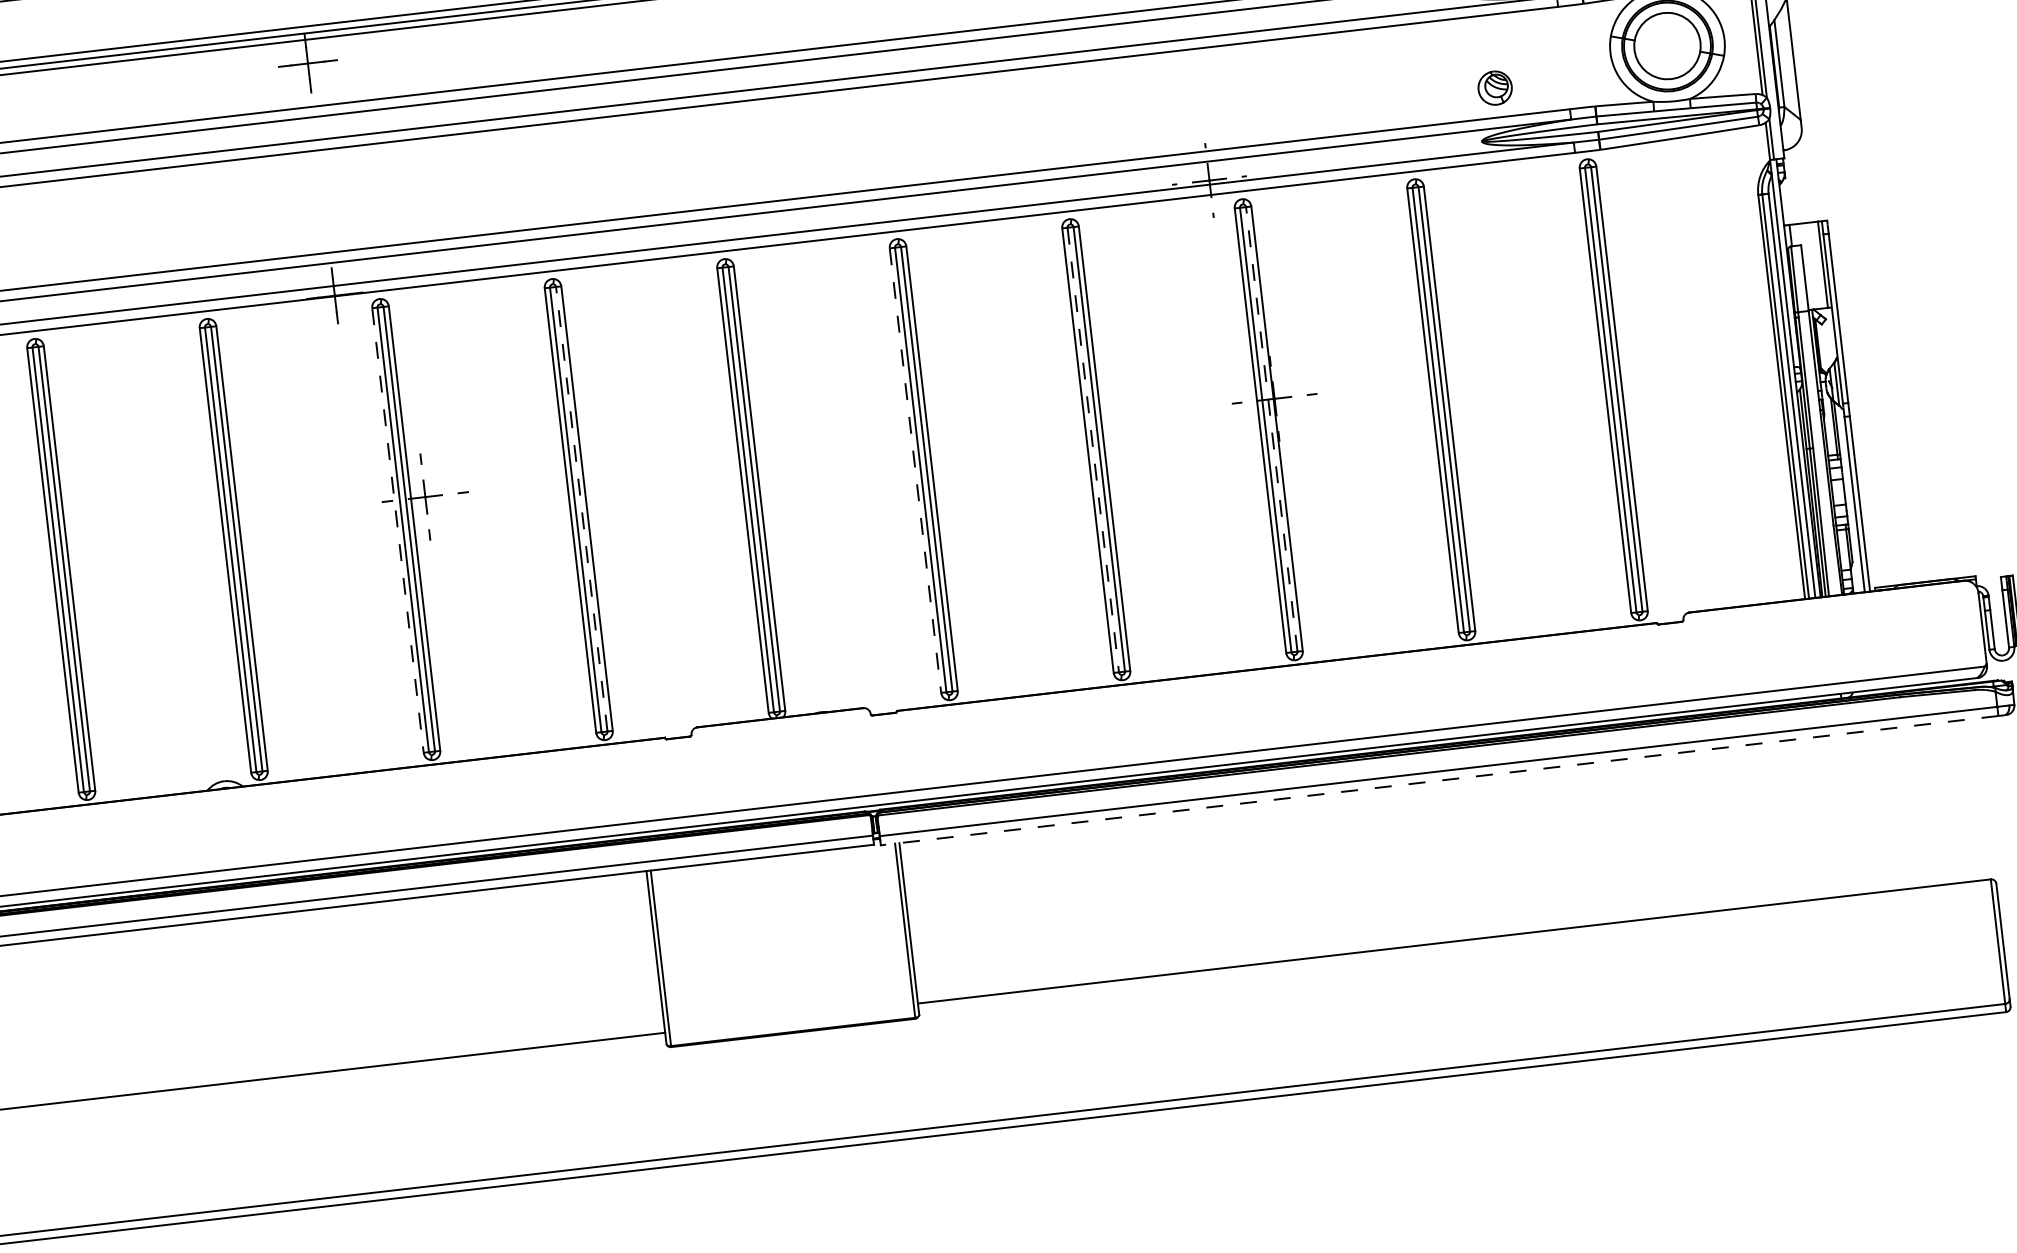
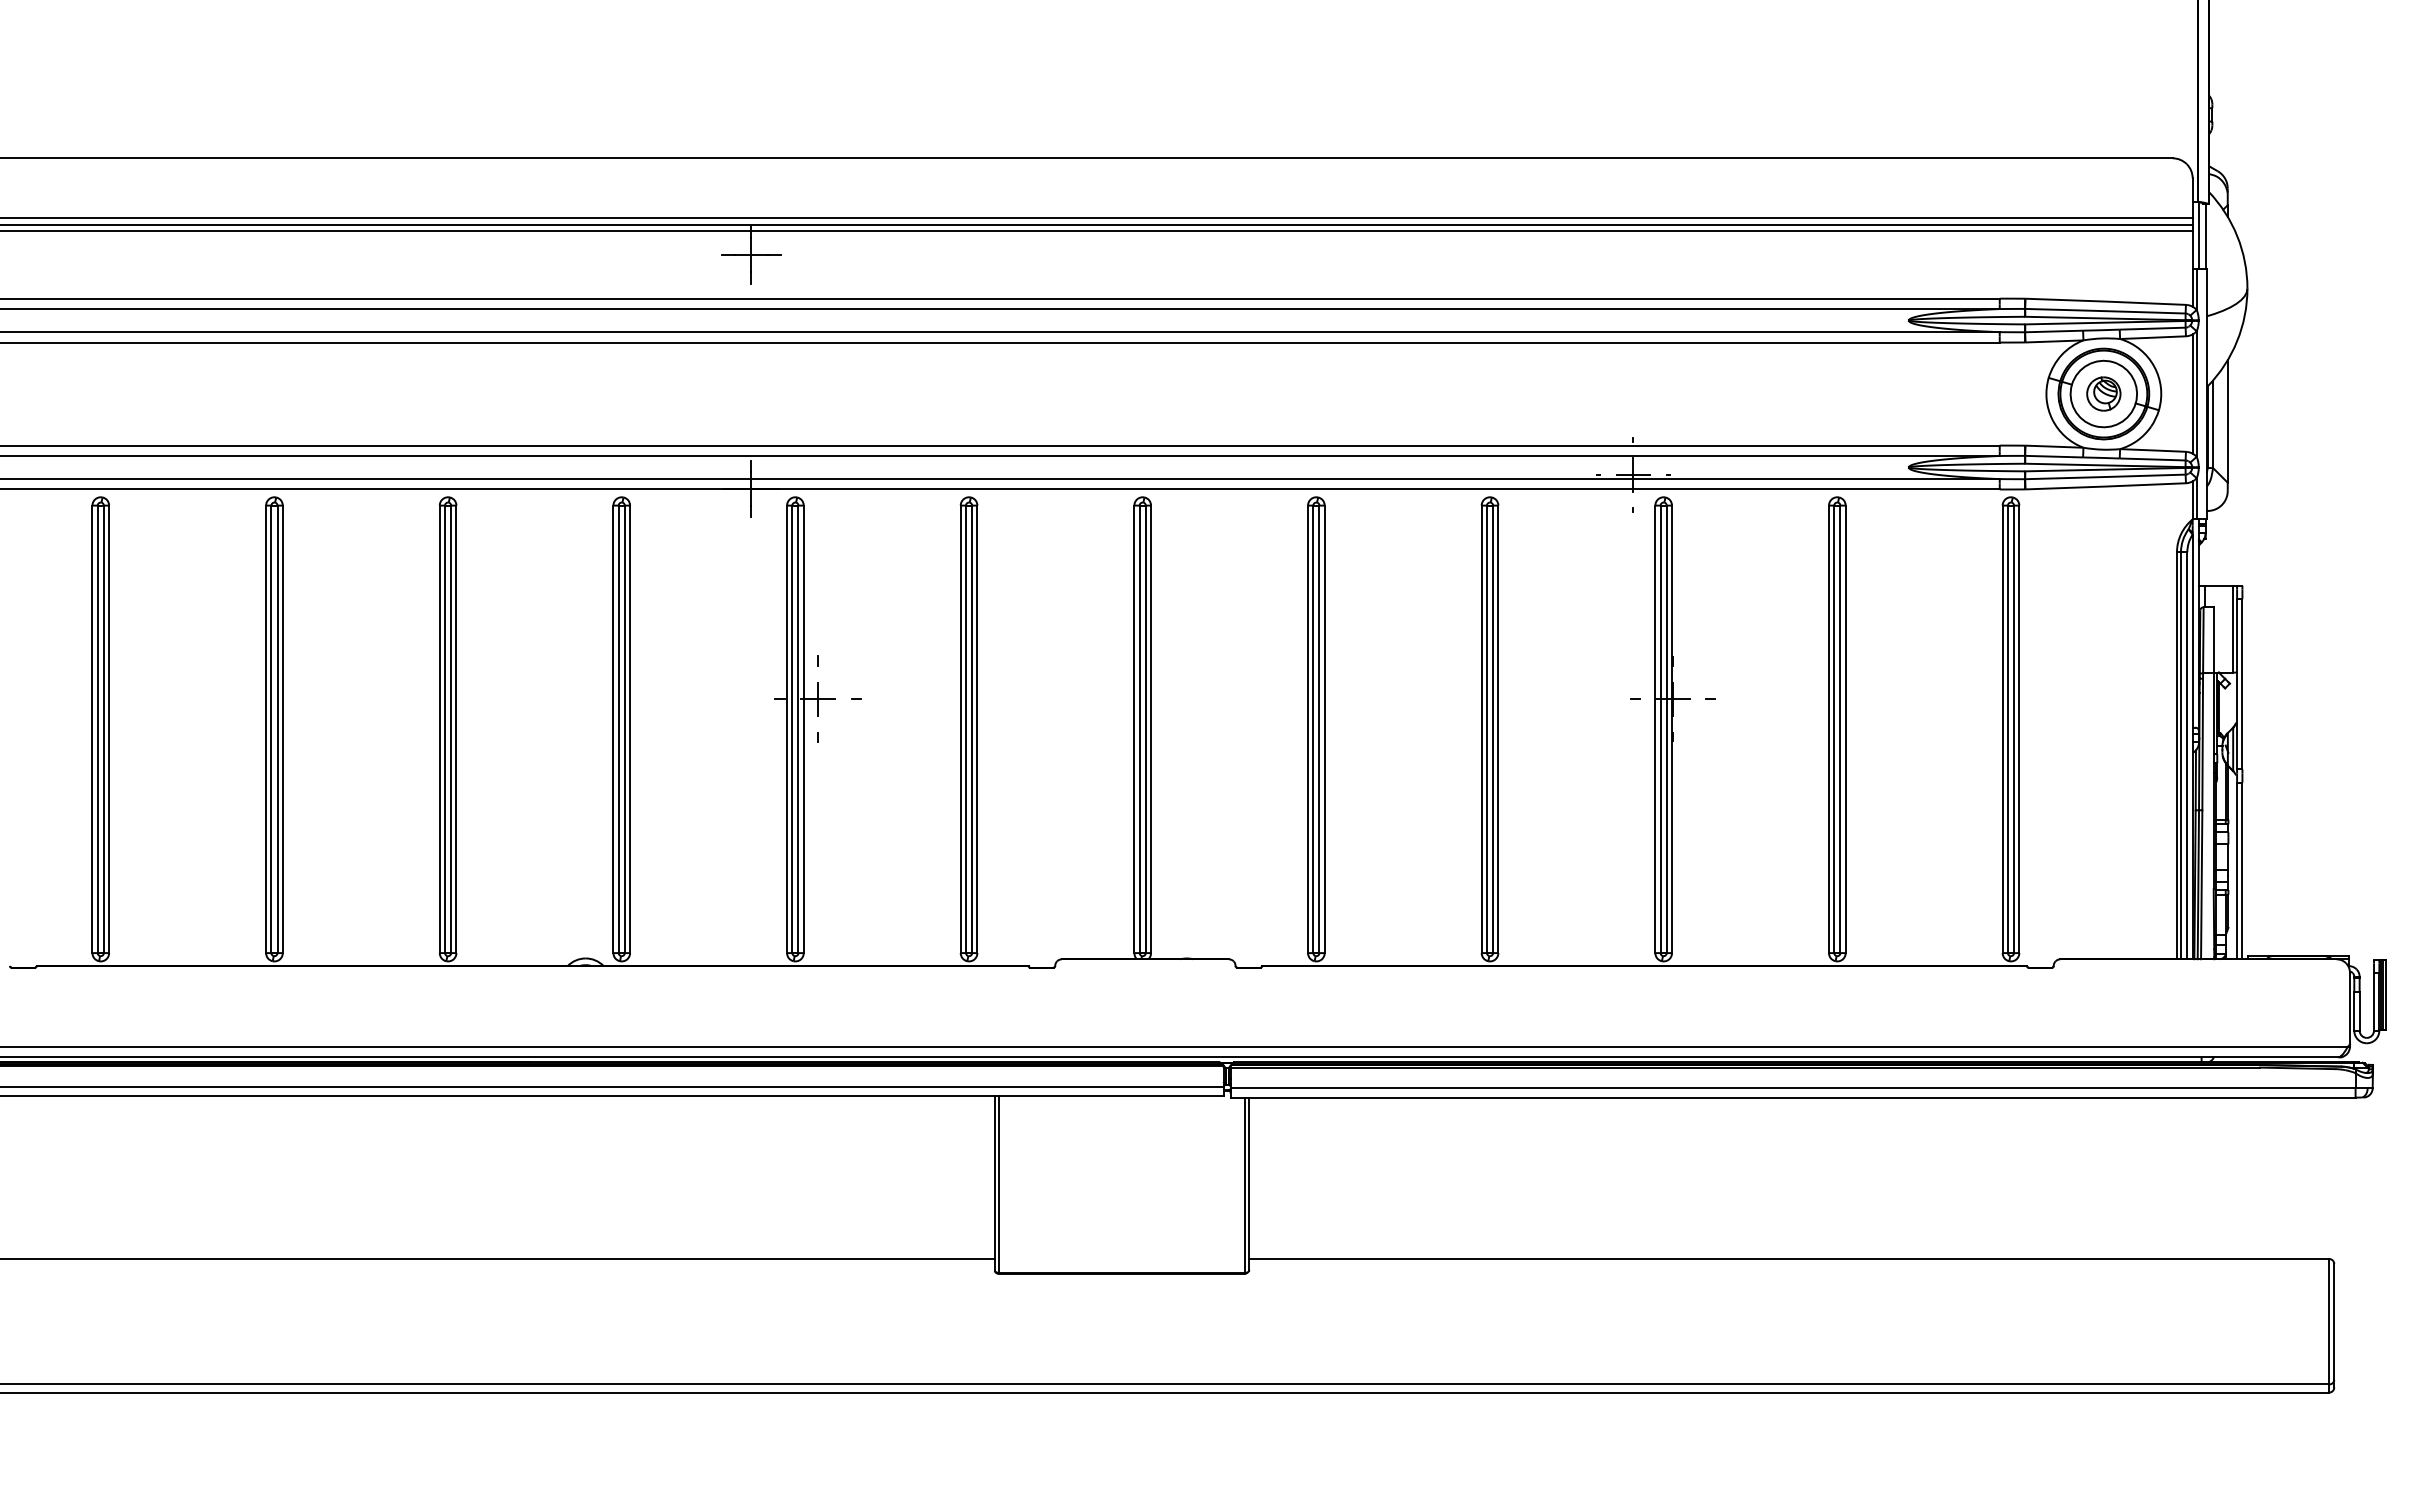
part: (1494, 87) -> (2103, 393), moved
line: (1271, 429) -> (1666, 729), dashed -> solid
line: (1093, 450) -> (1487, 729), dashed -> solid
line: (915, 470) -> (1308, 729), dashed -> solid
line: (582, 509) -> (972, 729), dashed -> solid
line: (398, 530) -> (787, 729), dashed -> solid
line: (1440, 780) -> (1793, 1097), dashed -> solid

